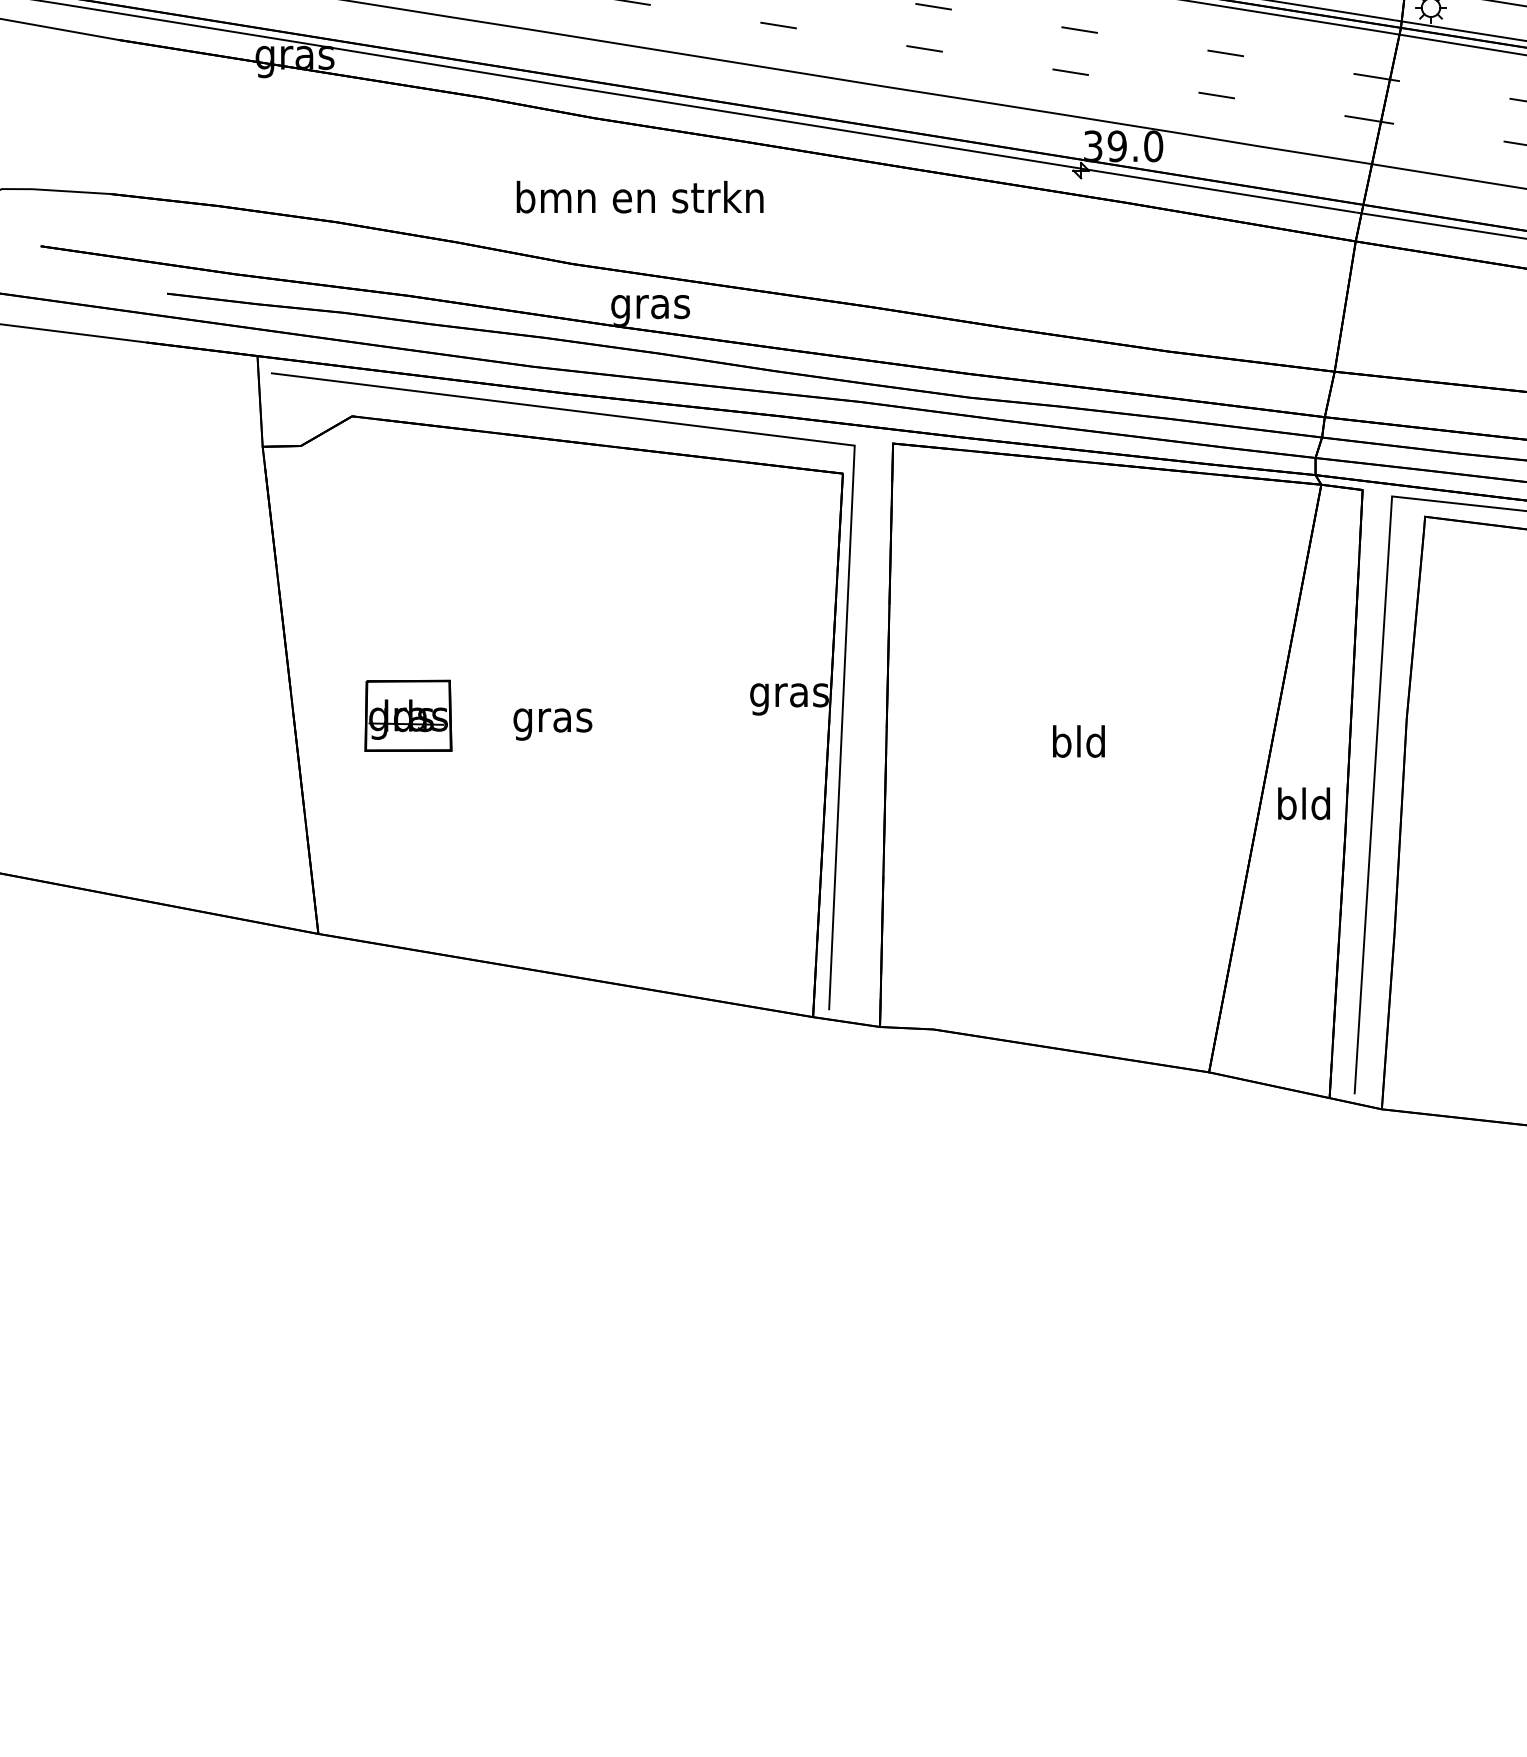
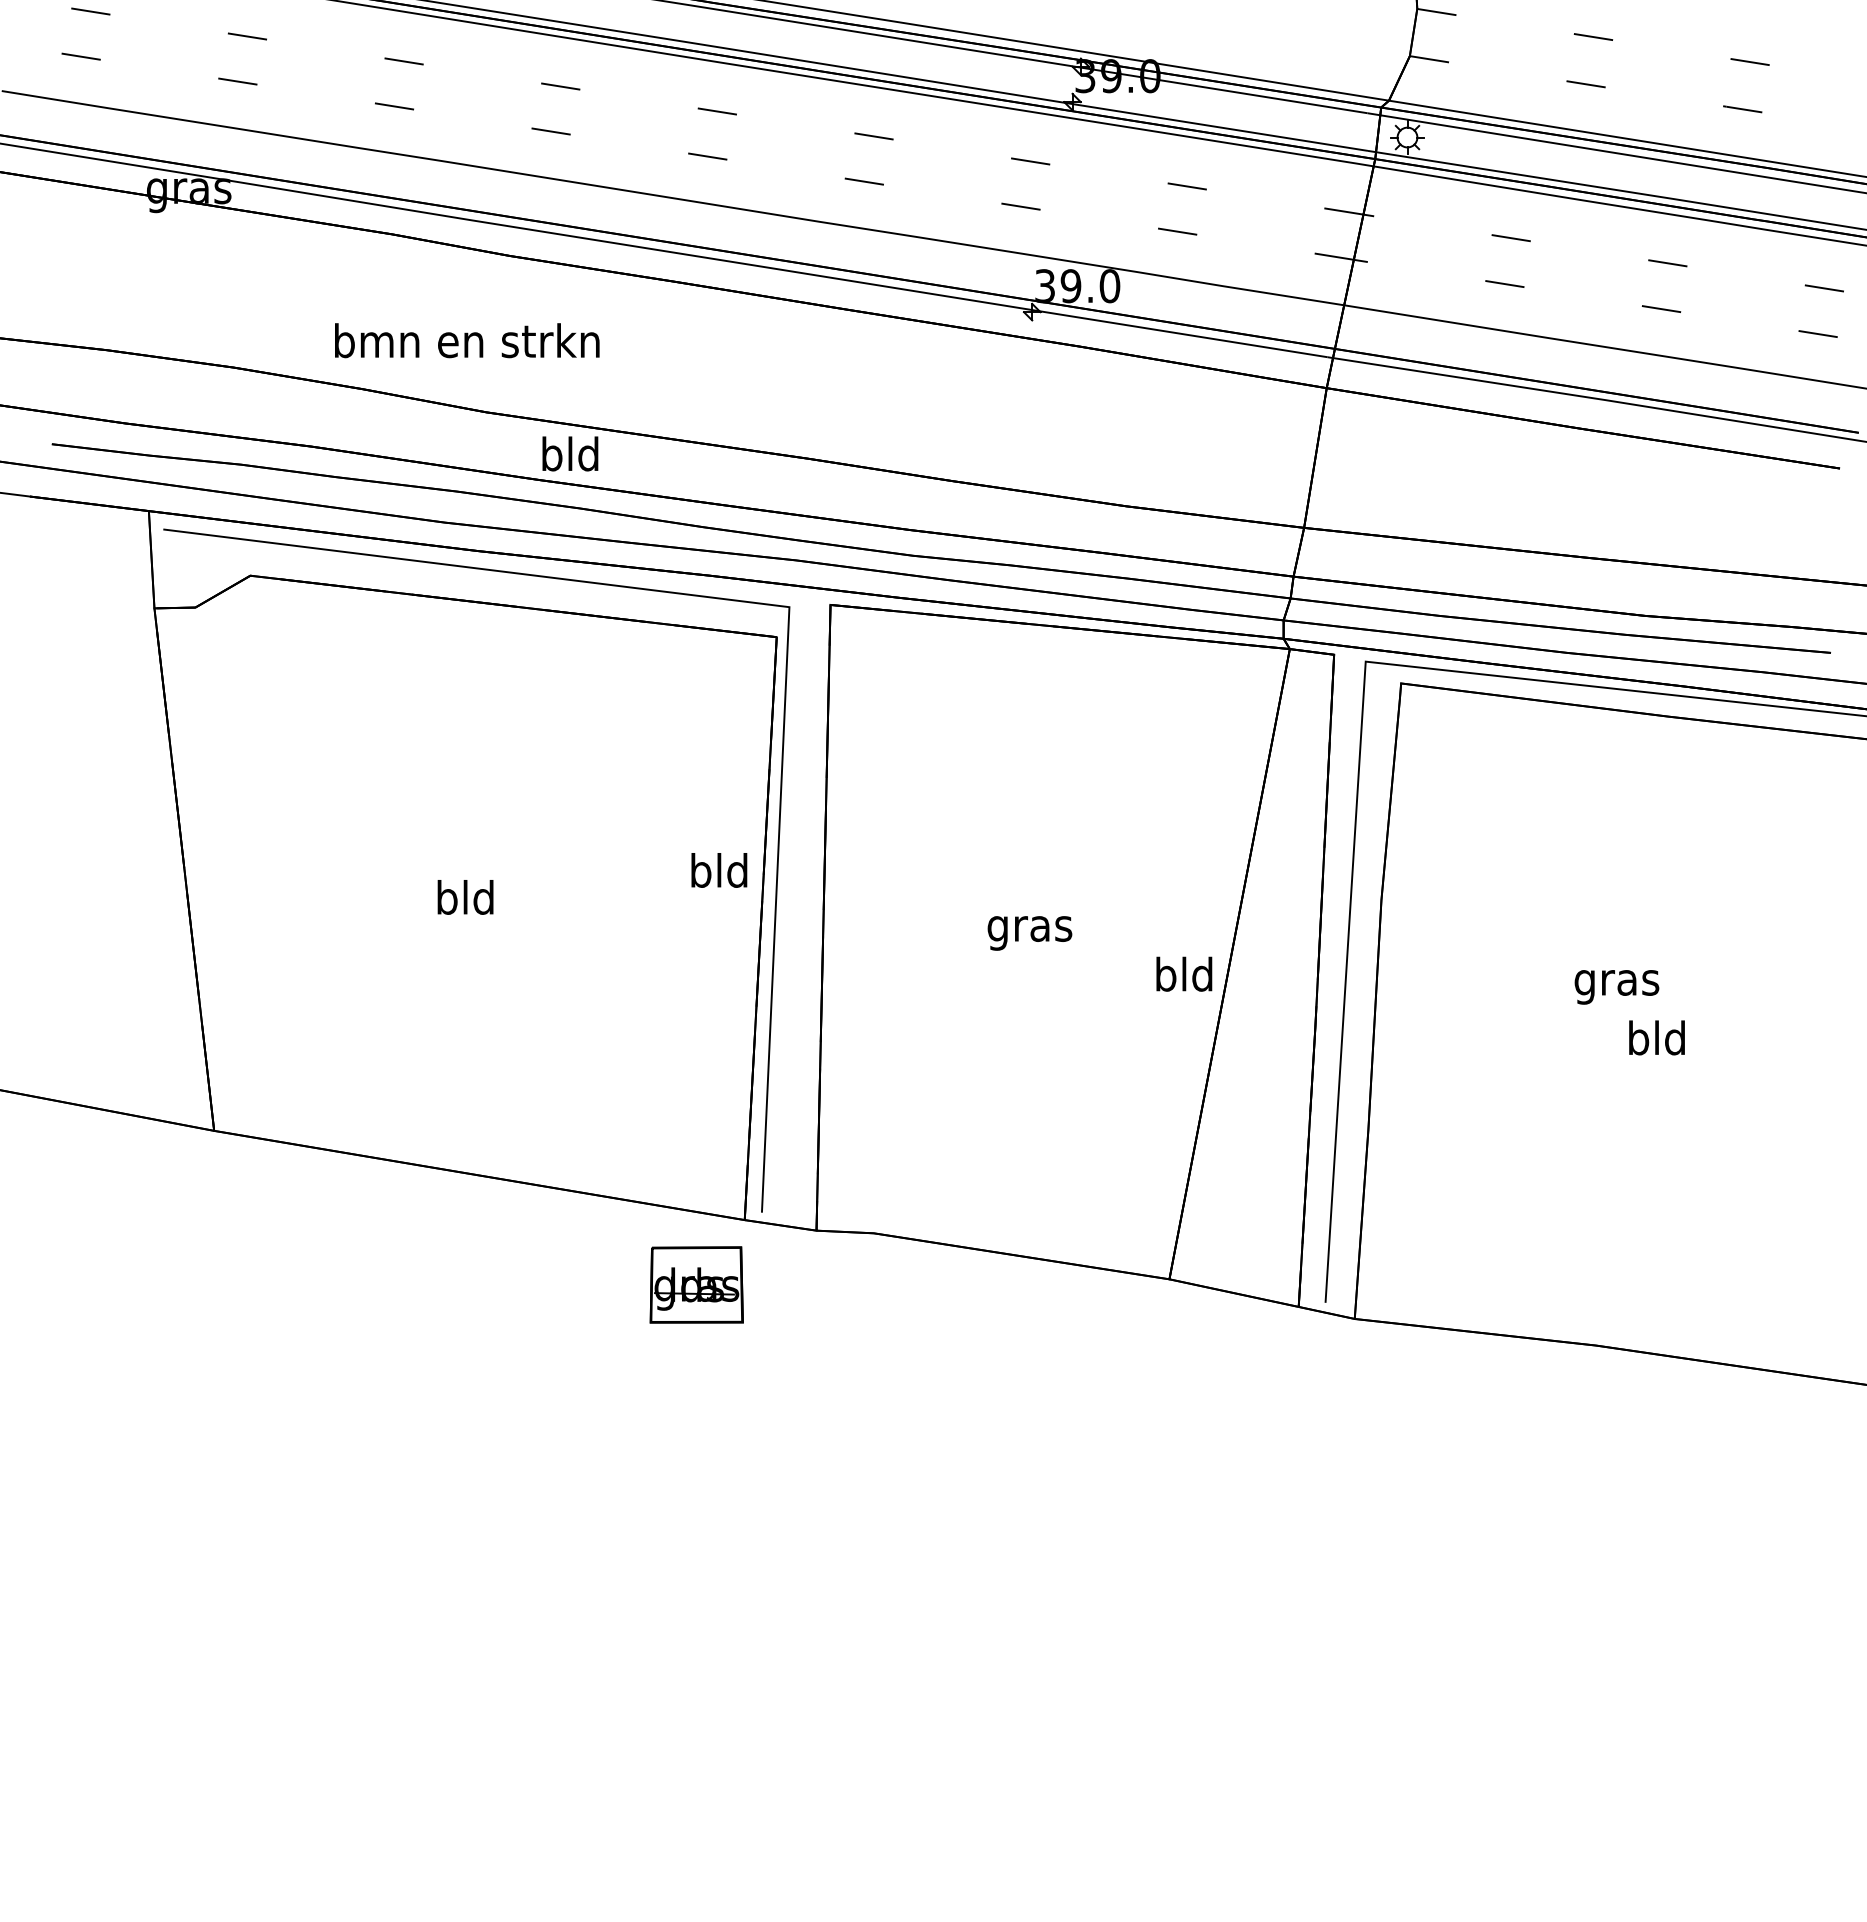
text: (640, 197) -> (467, 340), moved
text: (650, 306) -> (570, 457), gras -> bld
text: (789, 694) -> (719, 874), gras -> bld
part: (408, 715) -> (696, 1284), moved
text: (552, 720) -> (465, 901), gras -> bld
text: (1078, 745) -> (1029, 928), bld -> gras
text: (1304, 803) -> (1184, 973), moved

